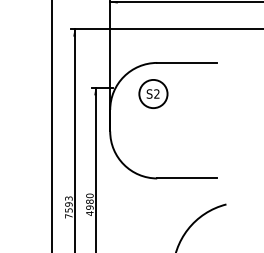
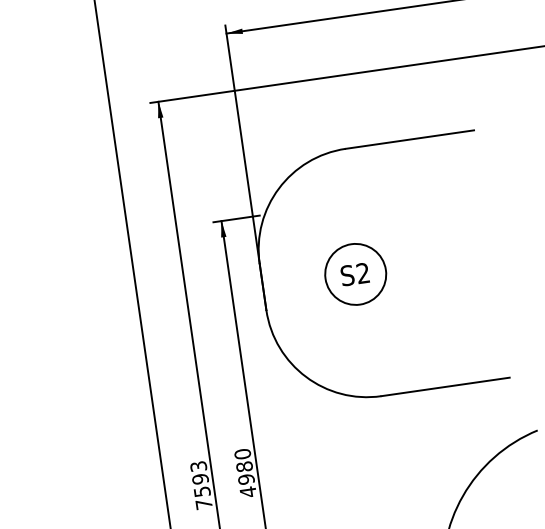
part: (153, 93) -> (355, 273), moved

